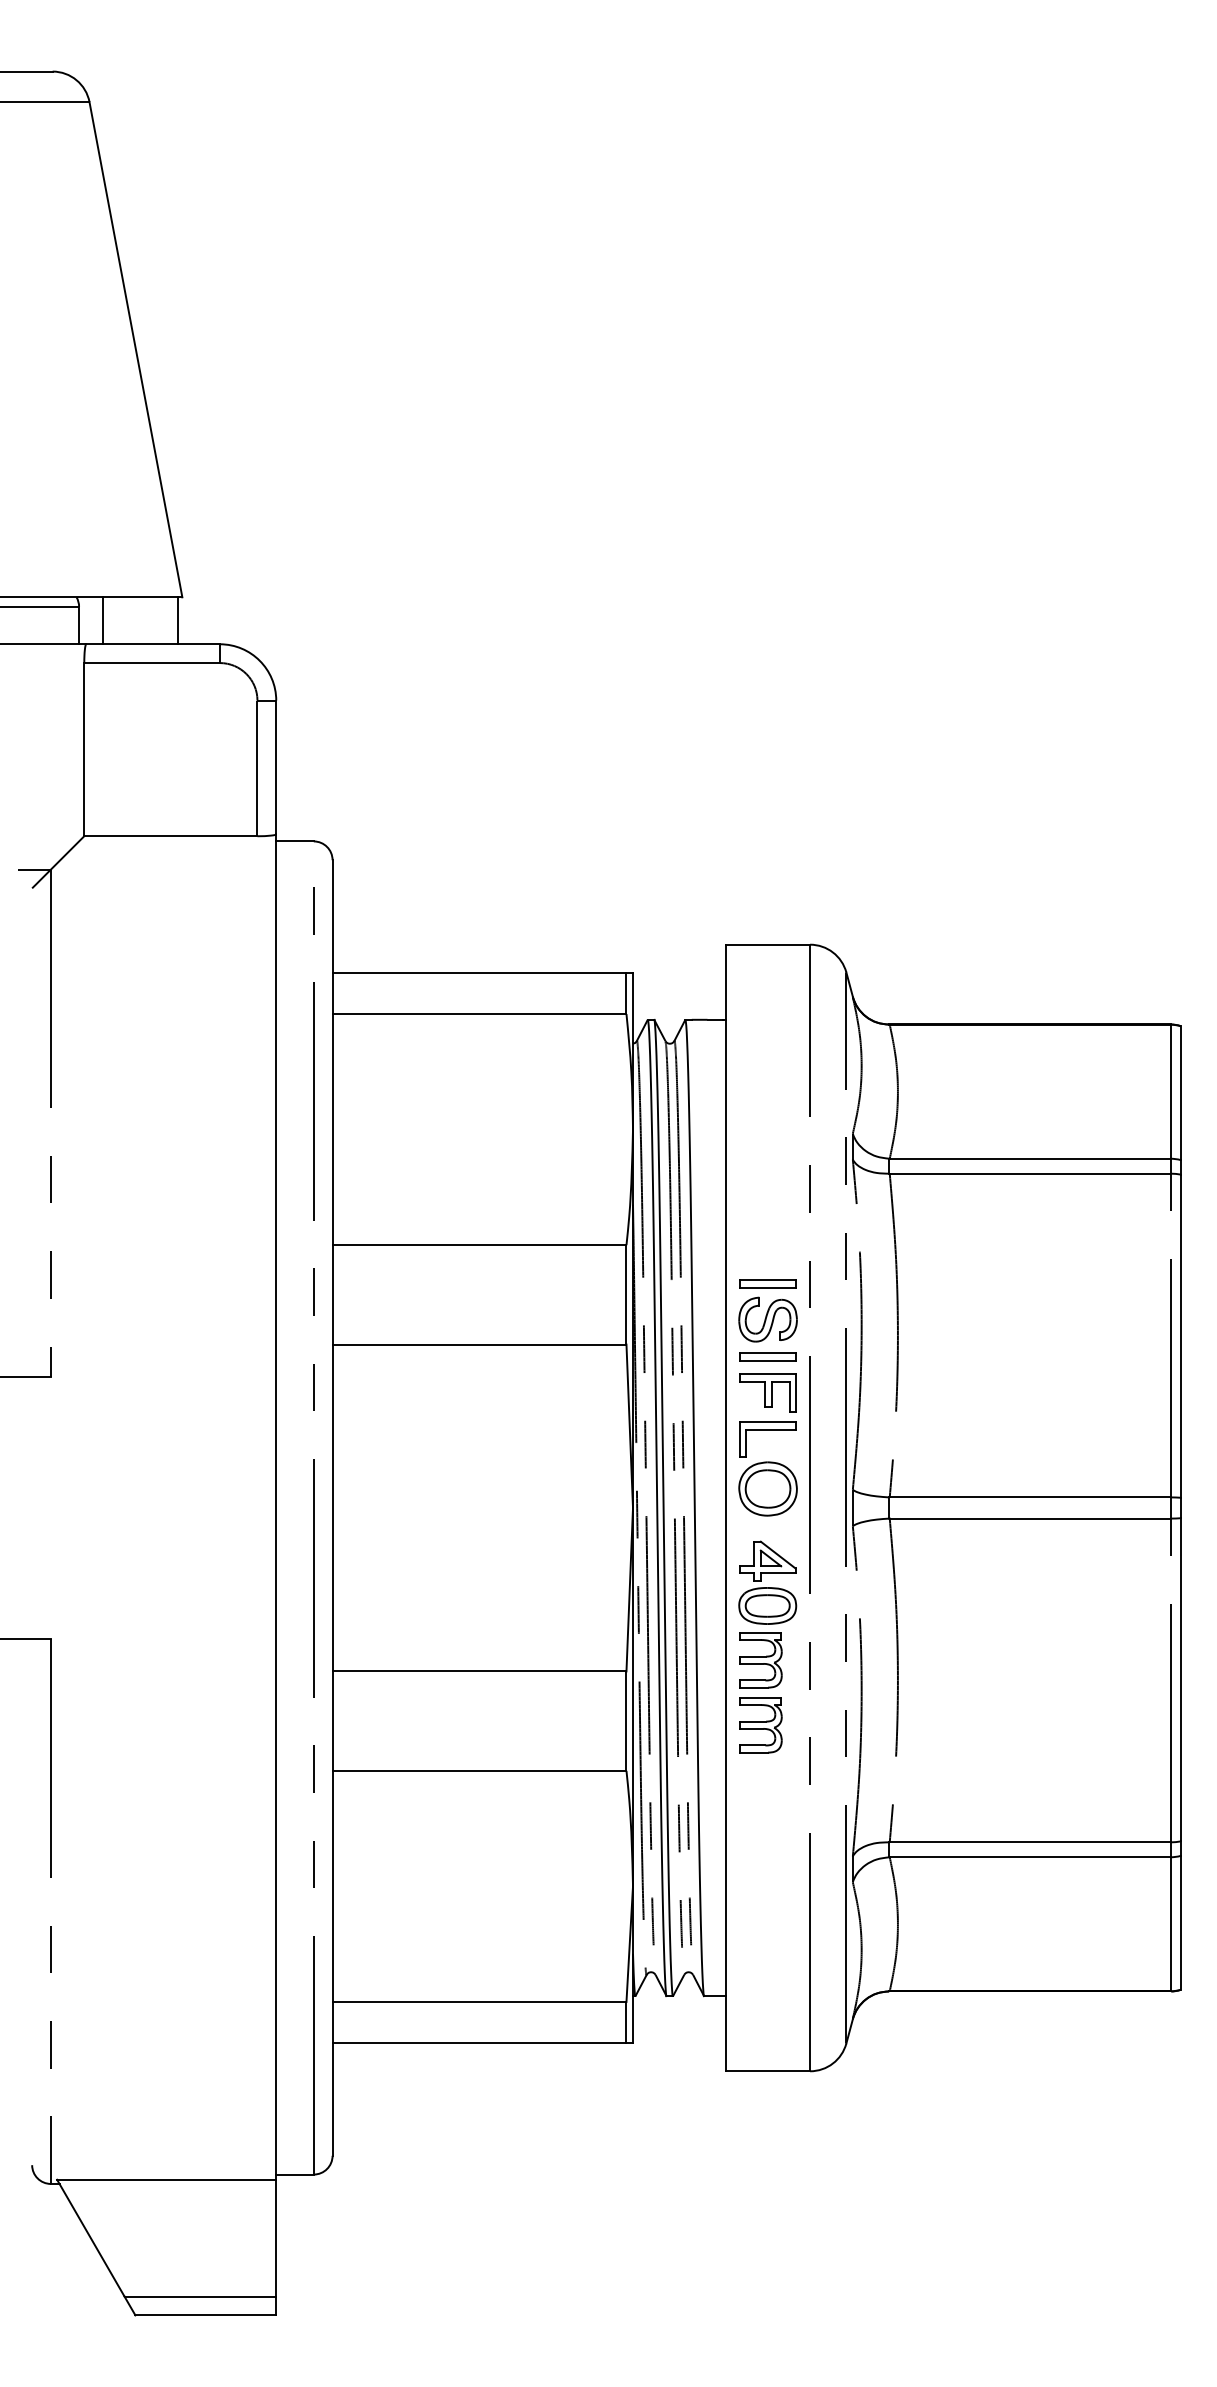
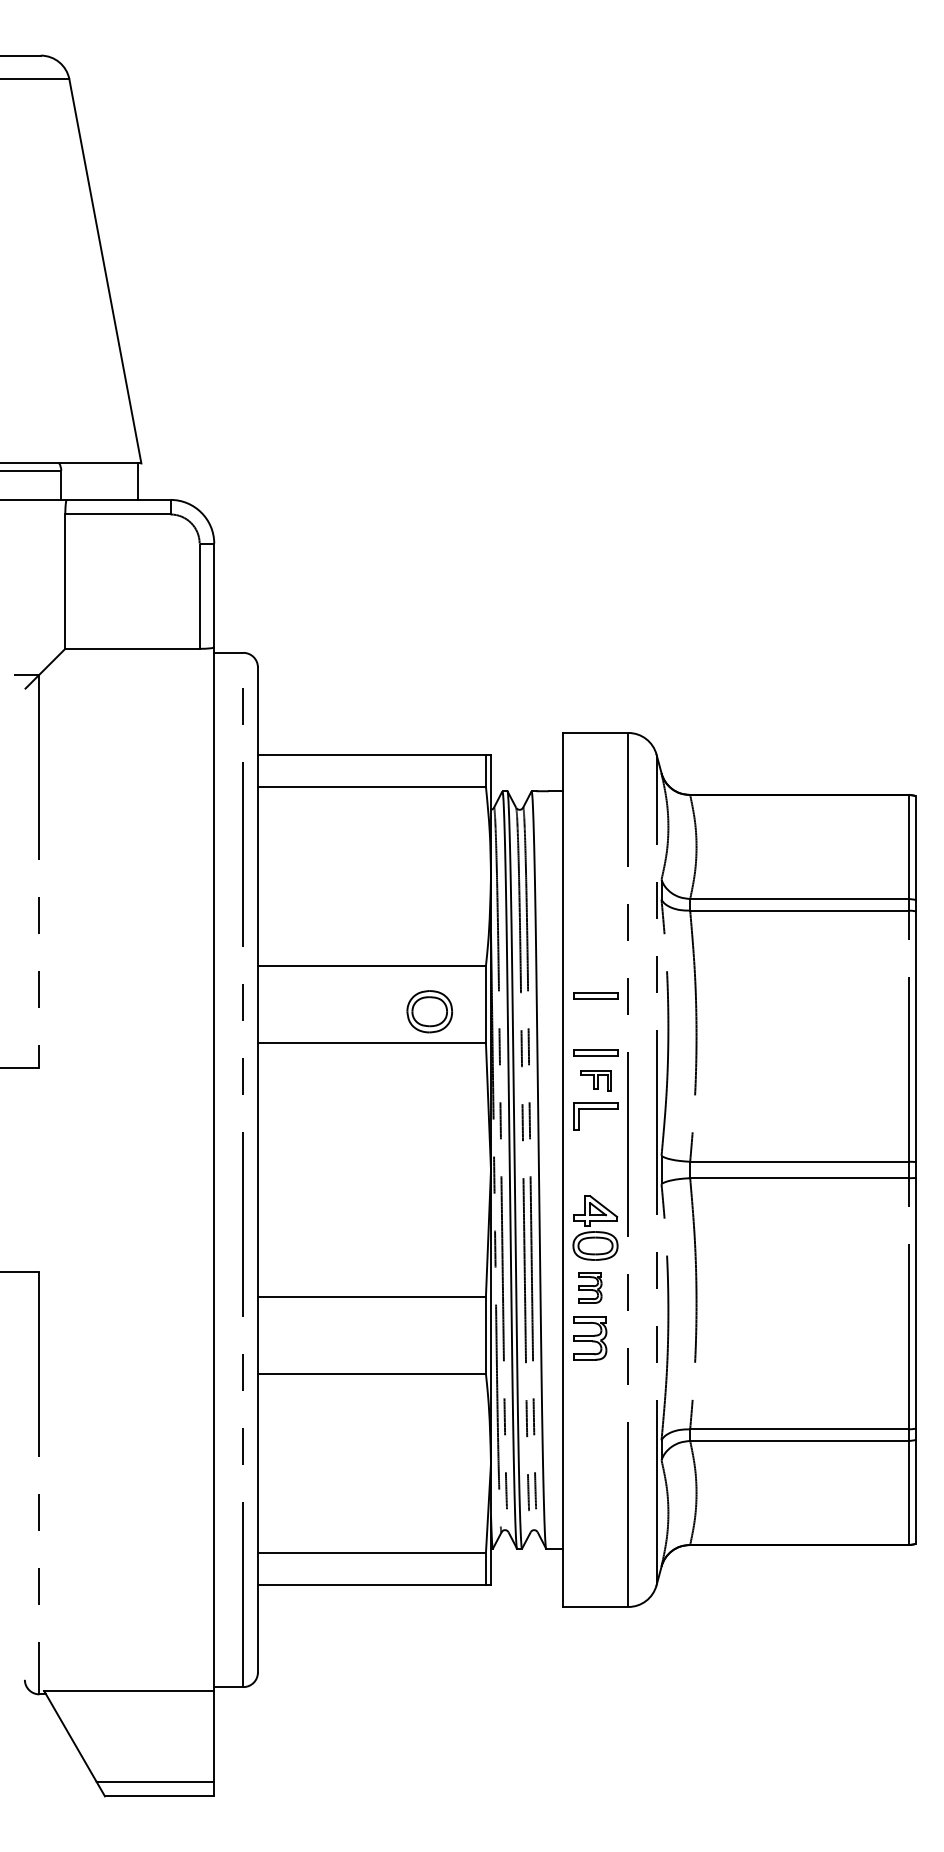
line: (102, 620) -> (79, 481), removed
part: (767, 1319) -> (595, 1023), removed
part: (767, 1392) -> (595, 1080), size x0.7
part: (767, 1488) -> (429, 1011), moved
part: (760, 1660) -> (589, 1288), size x0.7

